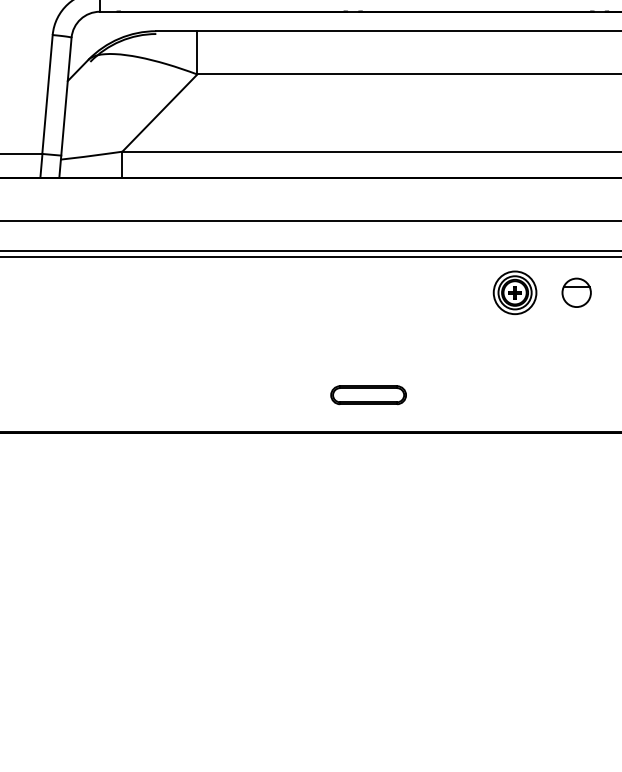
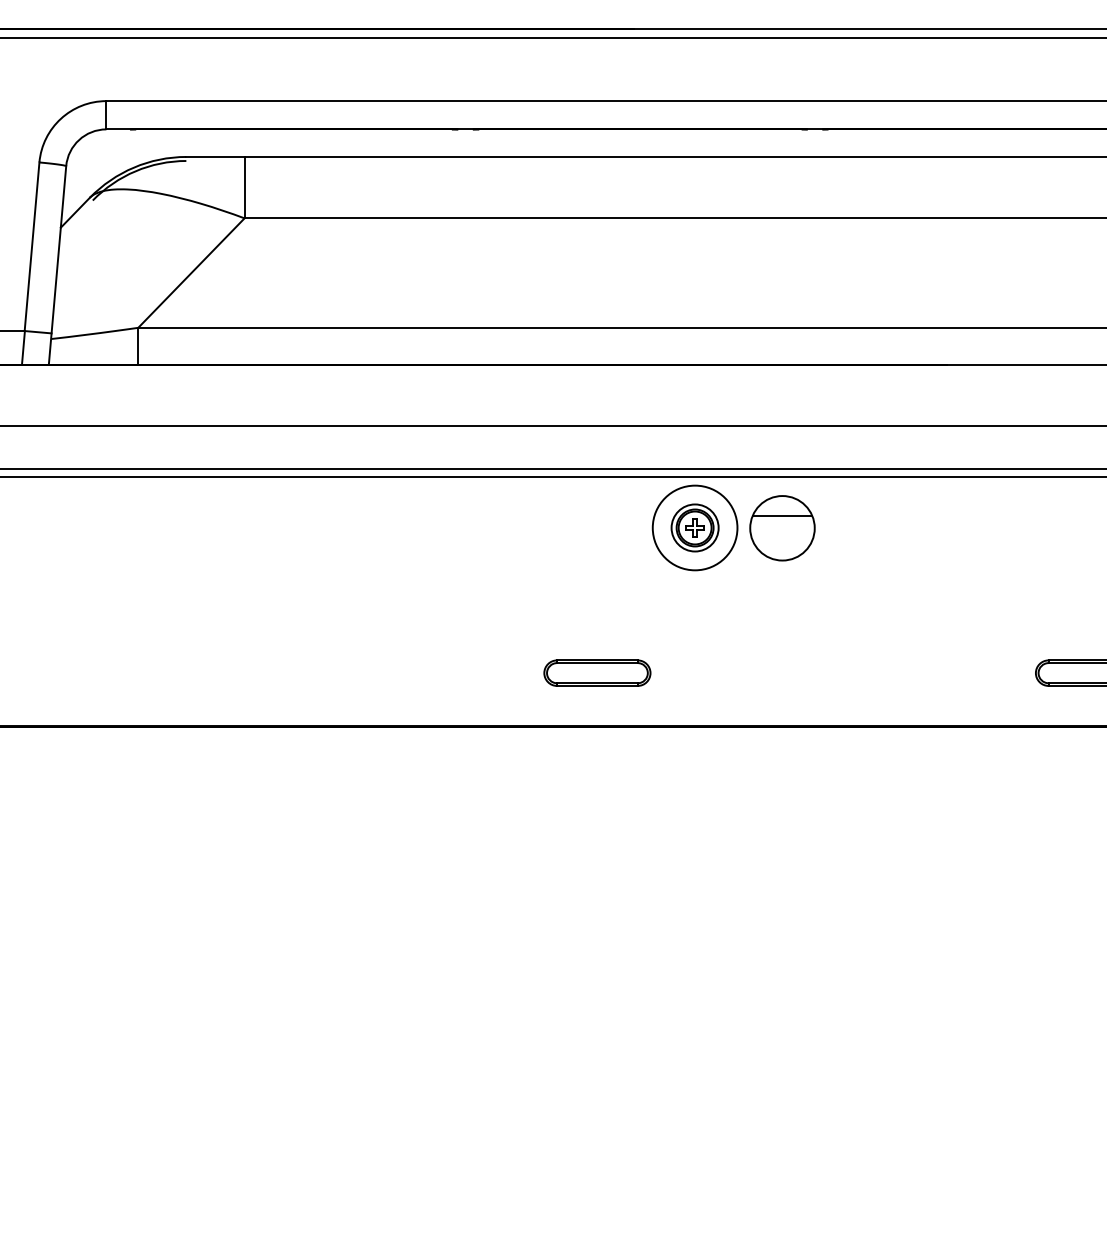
circle: (514, 292) -> (694, 527), size x1.4
part: (576, 292) -> (782, 527), size x1.6
part: (368, 394) -> (597, 672), moved

